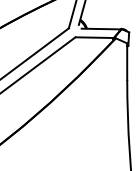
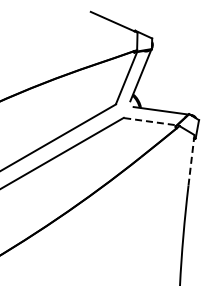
line: (94, 37) -> (150, 121), solid -> dashed
line: (127, 61) -> (191, 160), solid -> dashed

